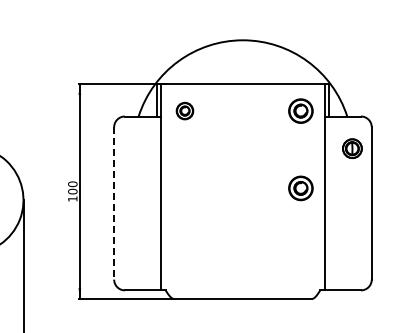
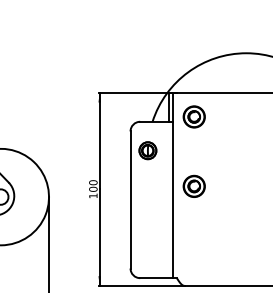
part: (184, 110) -> (193, 116), size x1.43
part: (133, 148) -> (147, 150), added
part: (184, 188) -> (193, 186), added
line: (114, 203) -> (130, 200), dashed -> solid

